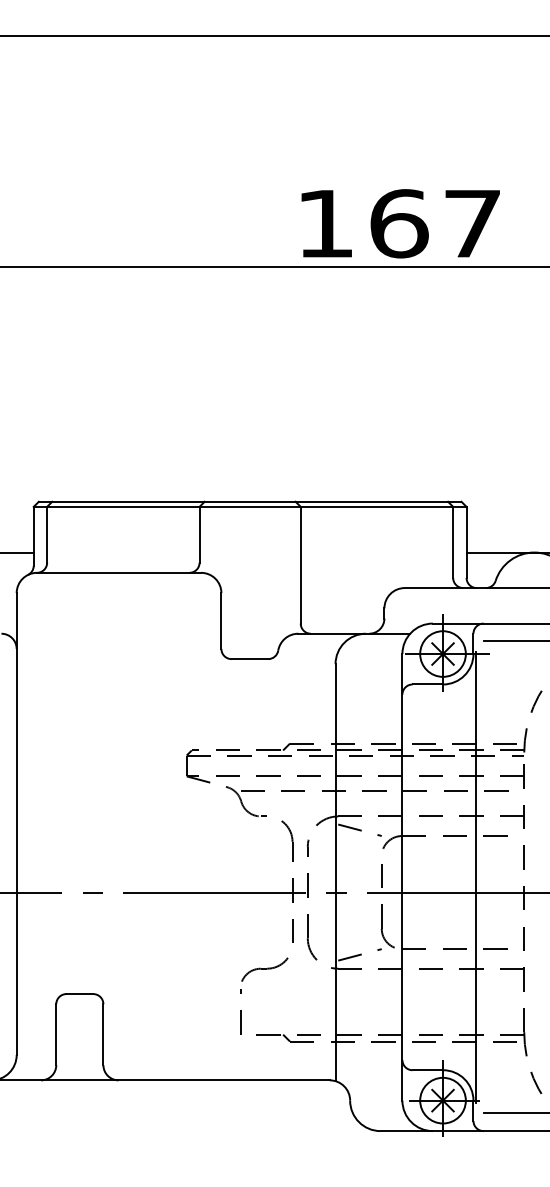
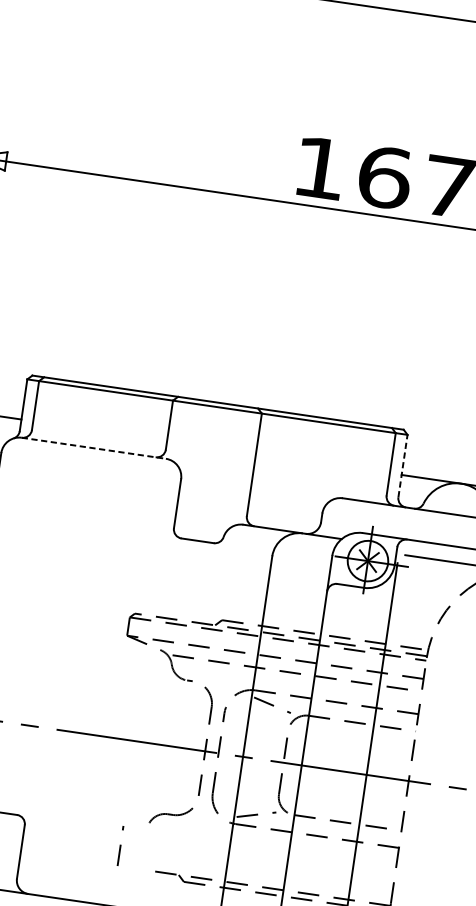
line: (466, 542) -> (402, 466), solid -> dashed
line: (119, 572) -> (94, 448), solid -> dashed
line: (240, 1011) -> (120, 845), moved

